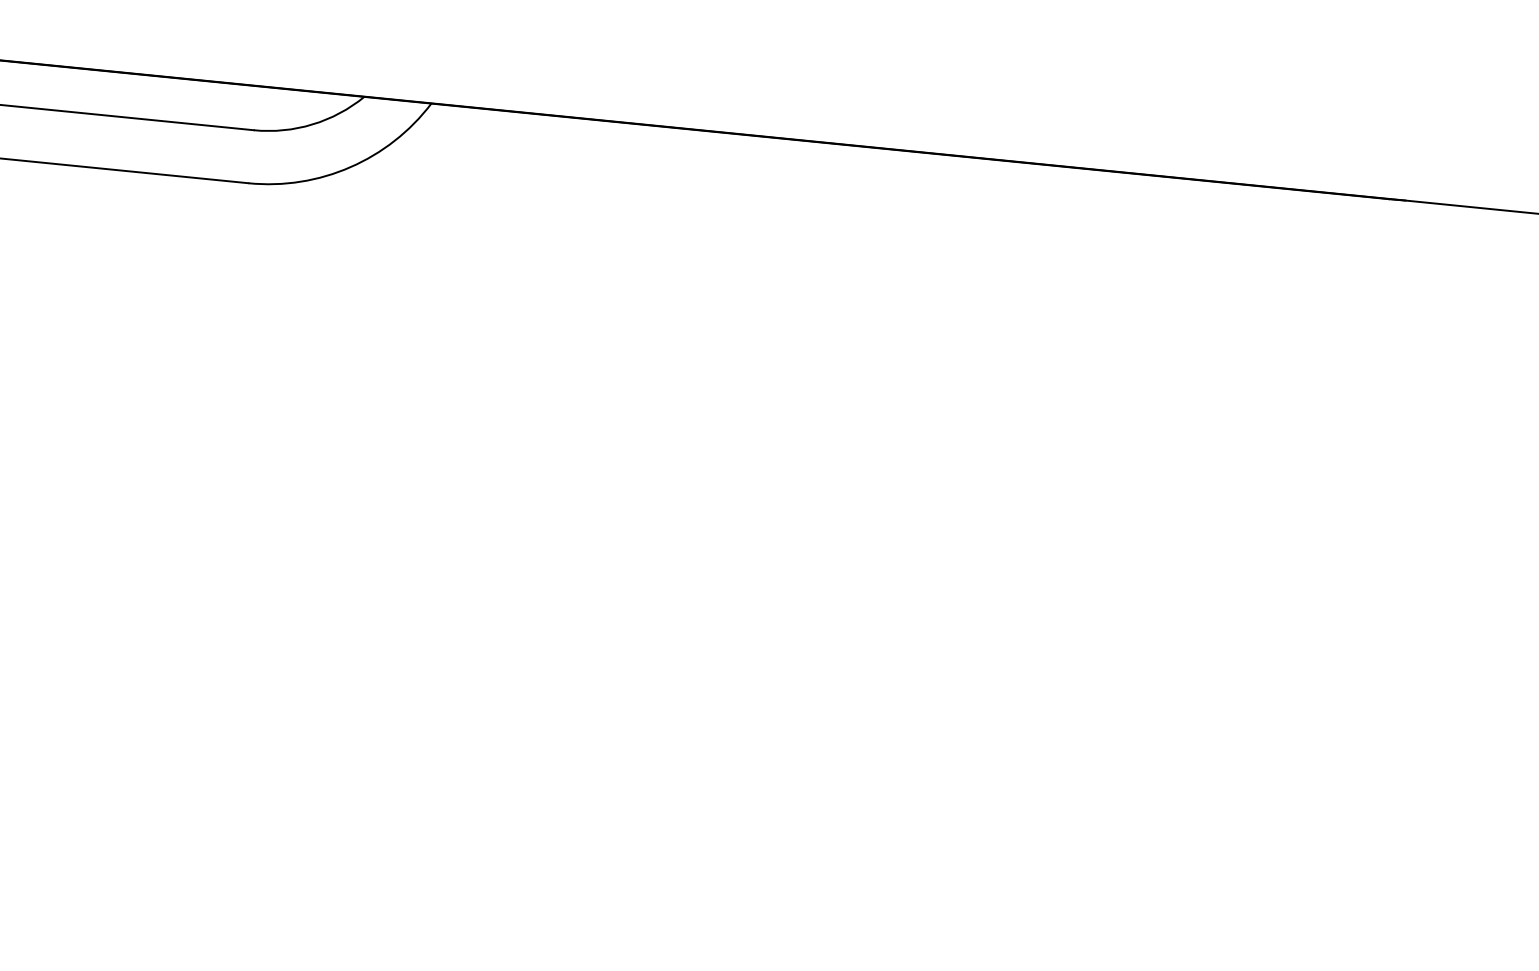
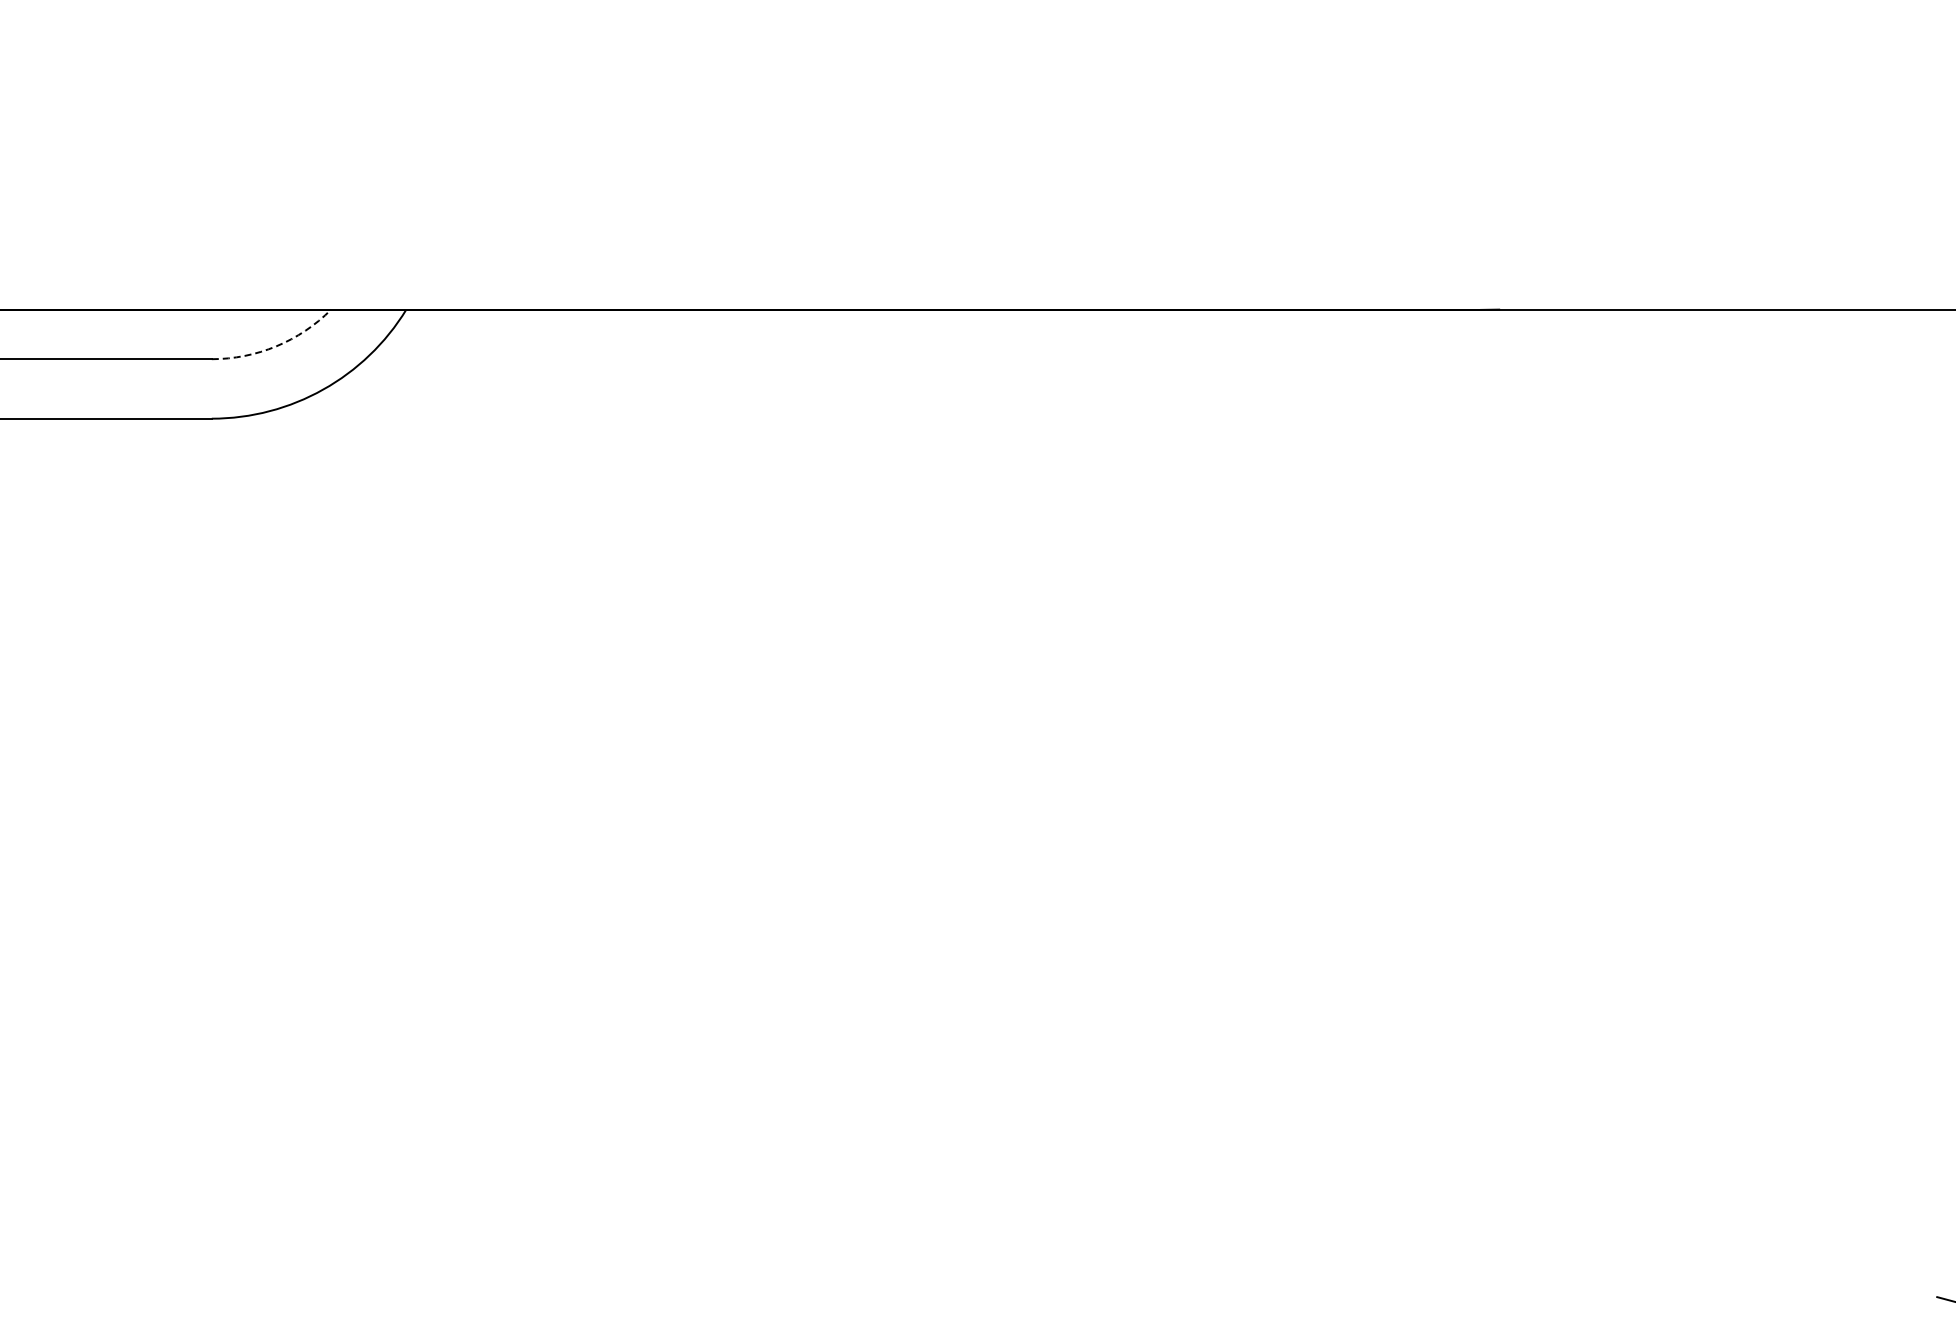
arc: (312, 124) -> (276, 346), solid -> dashed

